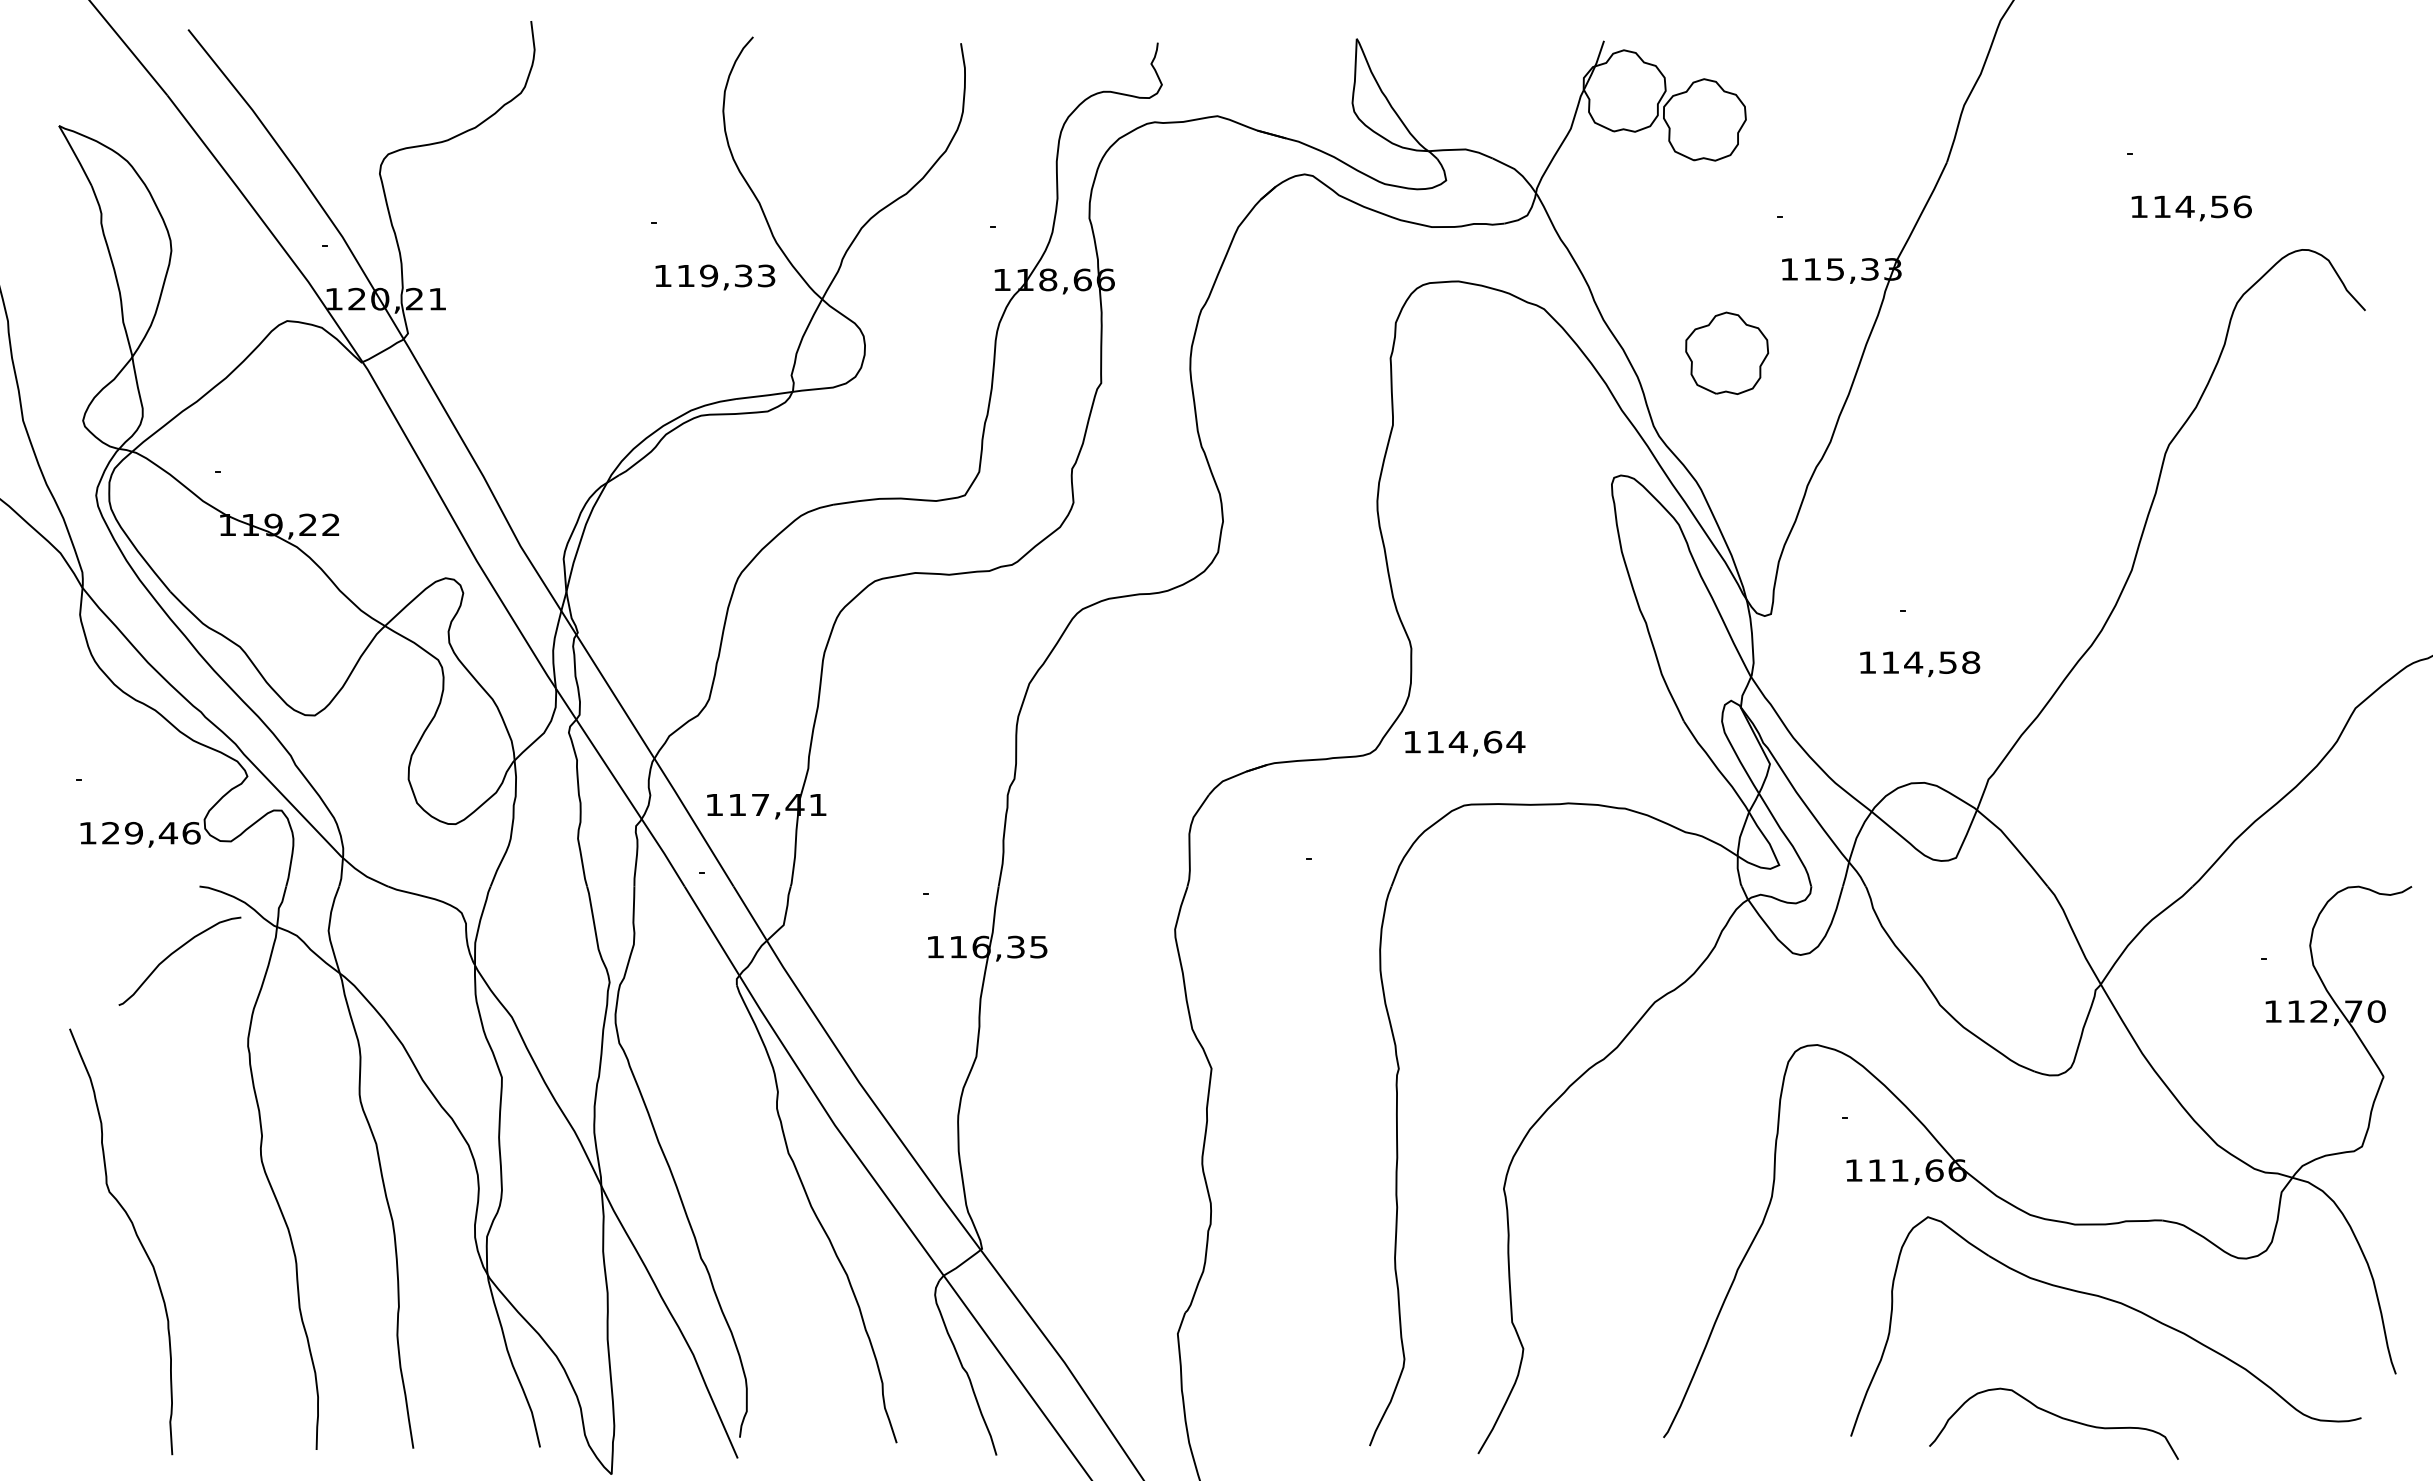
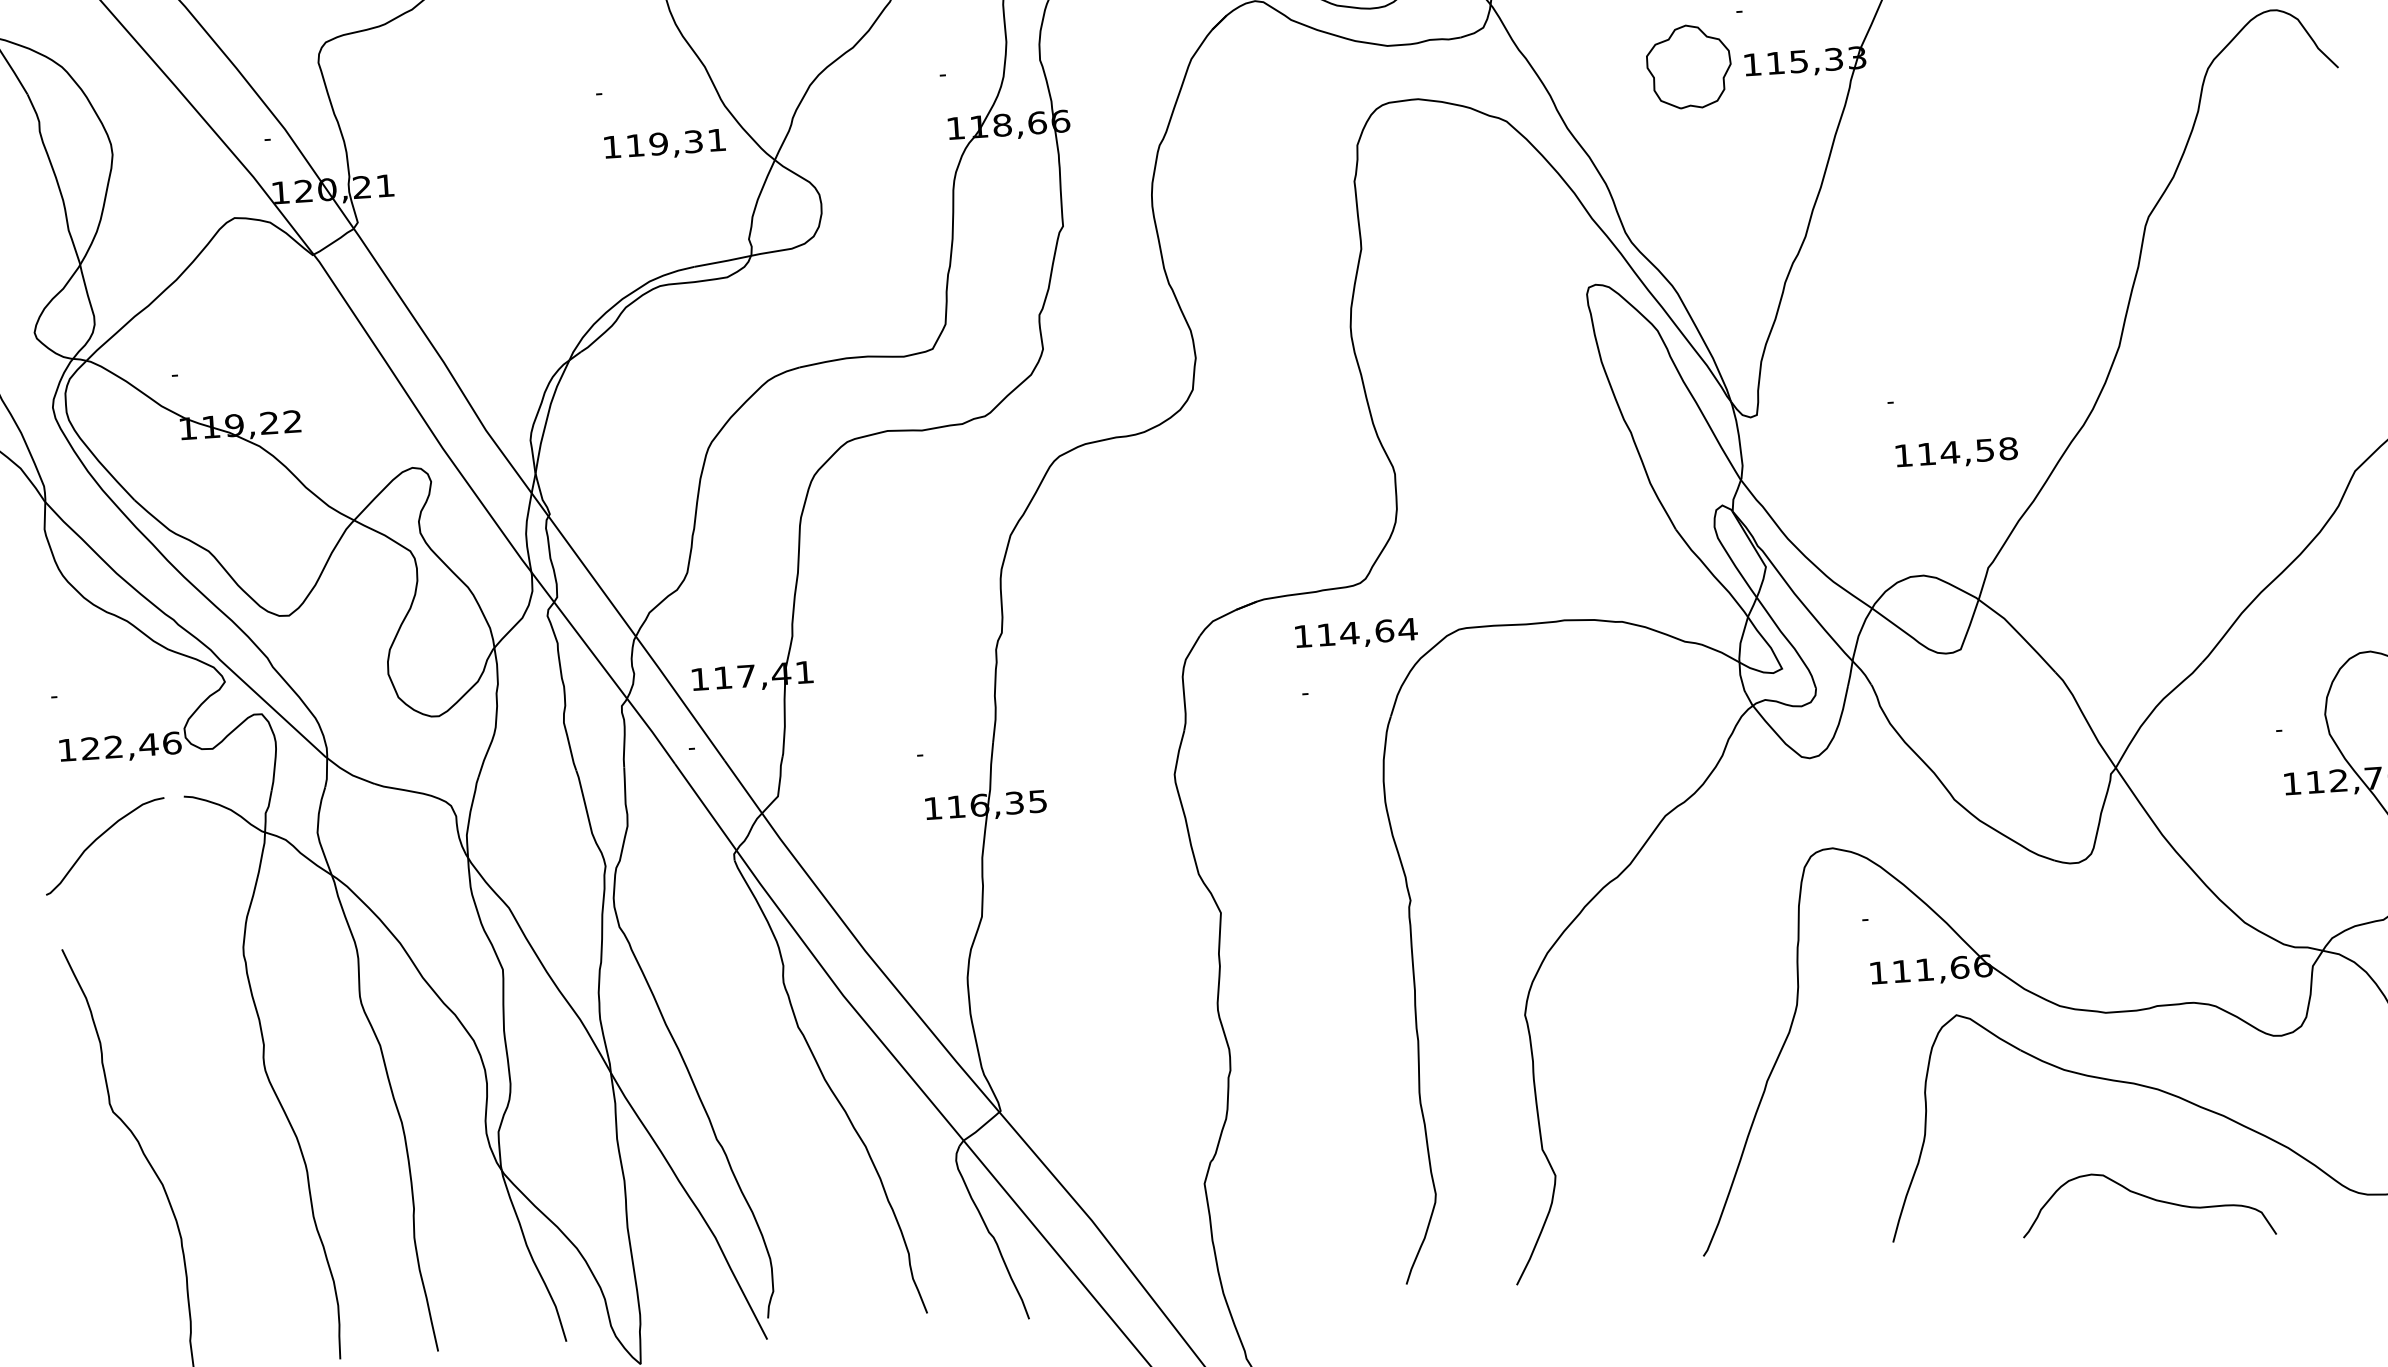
text: (766, 275) -> (716, 139), 119,33 -> 119,31
part: (1727, 352) -> (1689, 65), moved
text: (1920, 664) -> (1957, 454), moved
text: (1465, 743) -> (1356, 634), moved
text: (133, 833) -> (113, 747), 129,46 -> 122,46
curve: (175, 952) -> (100, 837), moved
curve: (2055, 1416) -> (2149, 1199), moved

